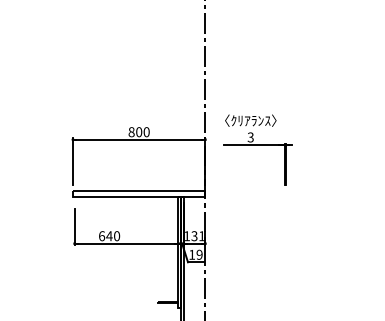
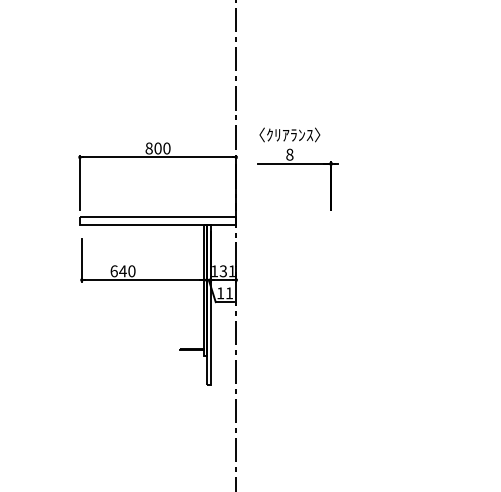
text: (250, 137) -> (289, 154), 3 -> 8
text: (199, 254) -> (229, 293), 19 -> 11

